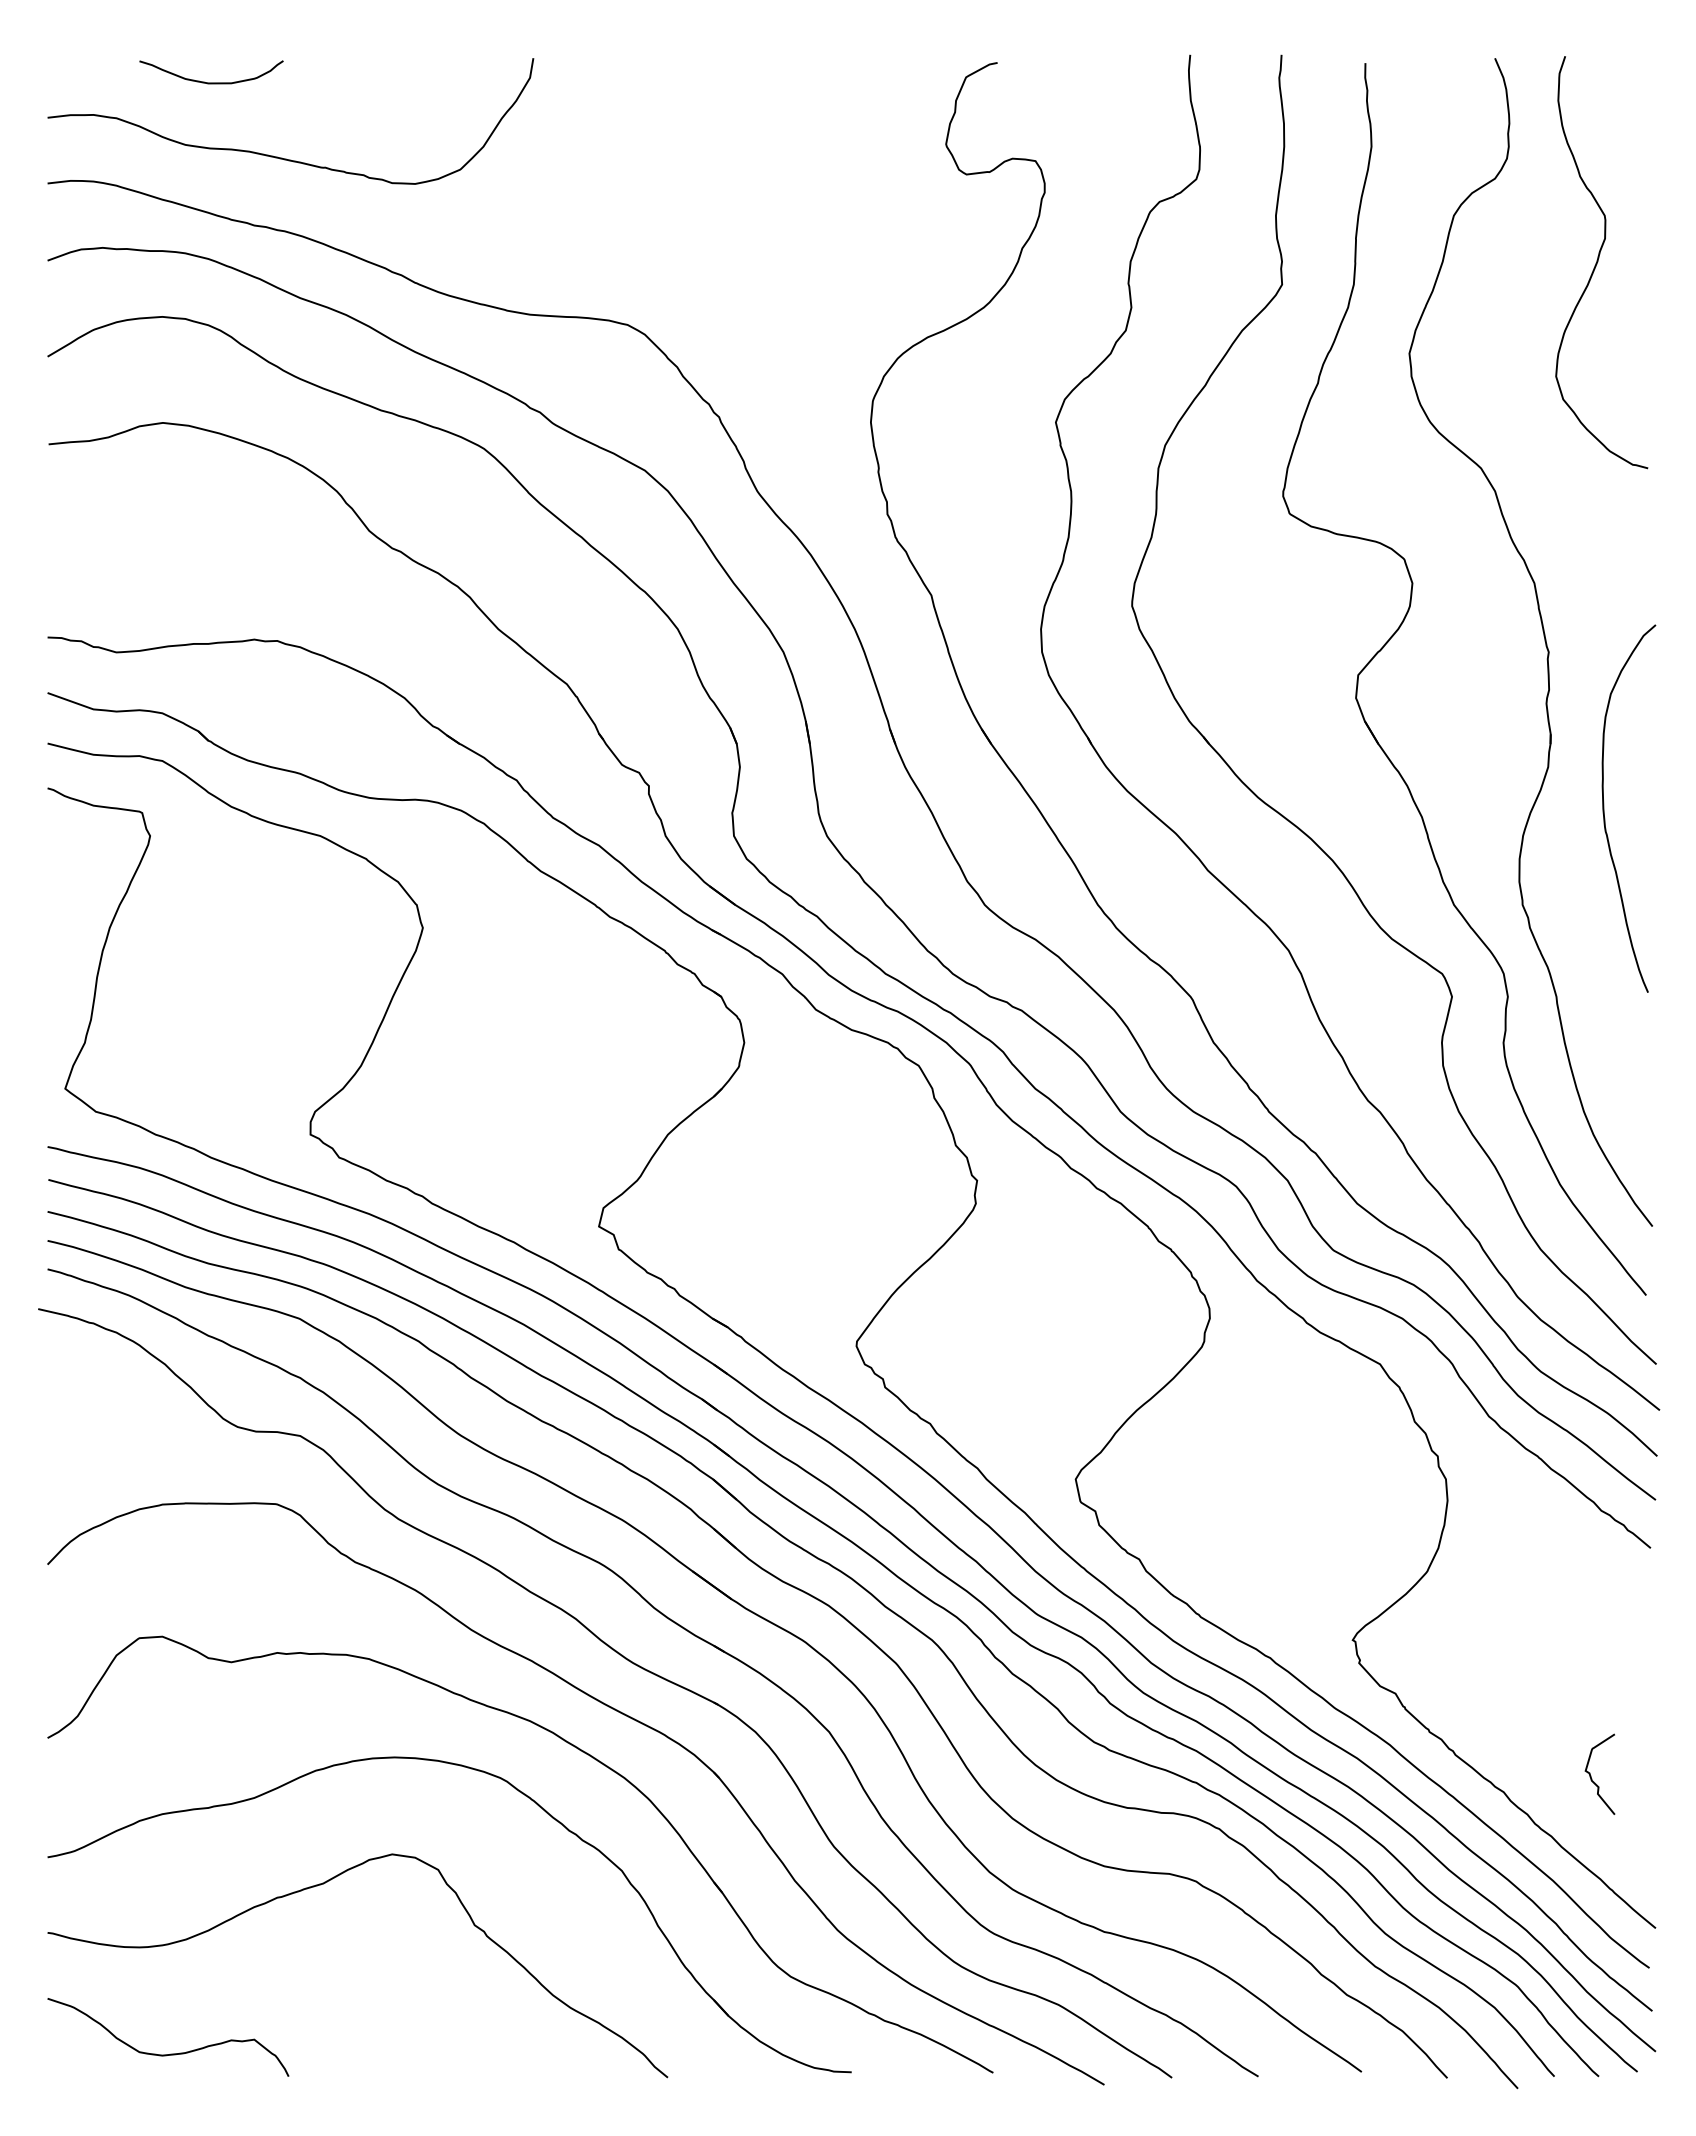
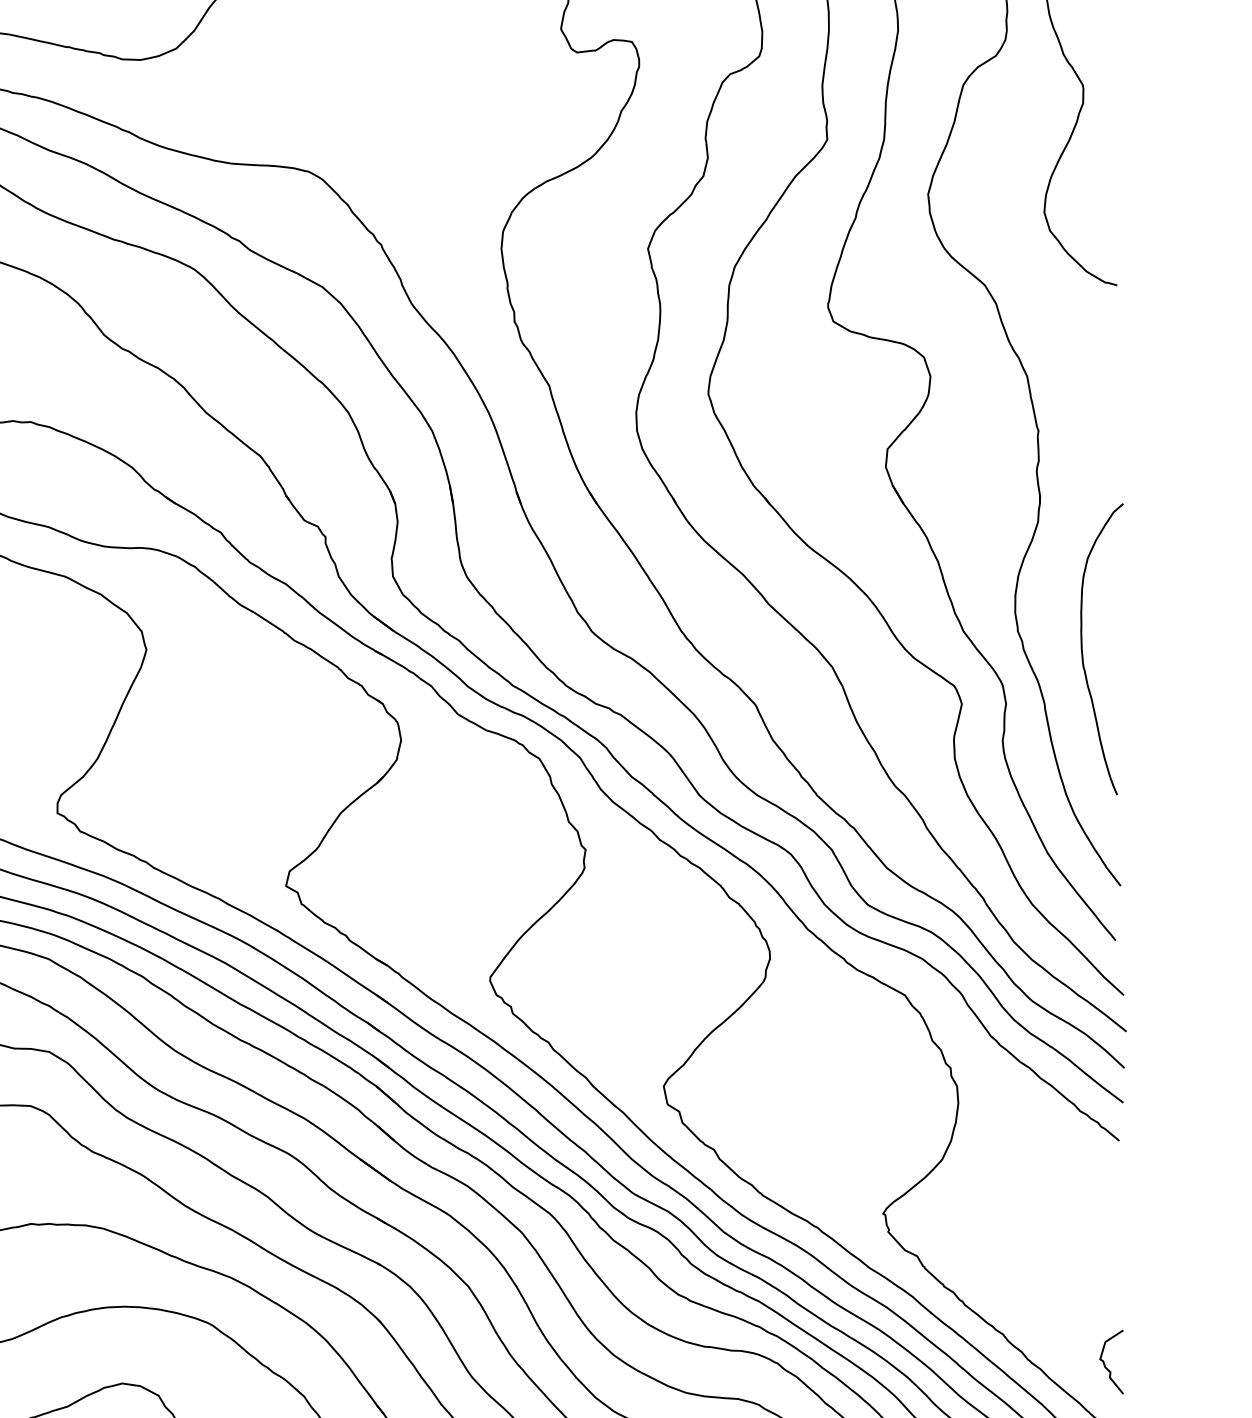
curve: (1604, 808) -> (1082, 649), moved
curve: (1591, 1775) -> (1104, 1362), moved

